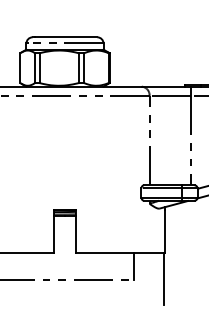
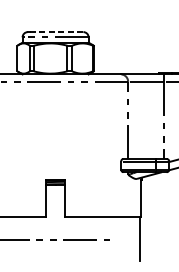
line: (66, 37) -> (56, 32), solid -> dashed
line: (133, 266) -> (114, 228), removed

